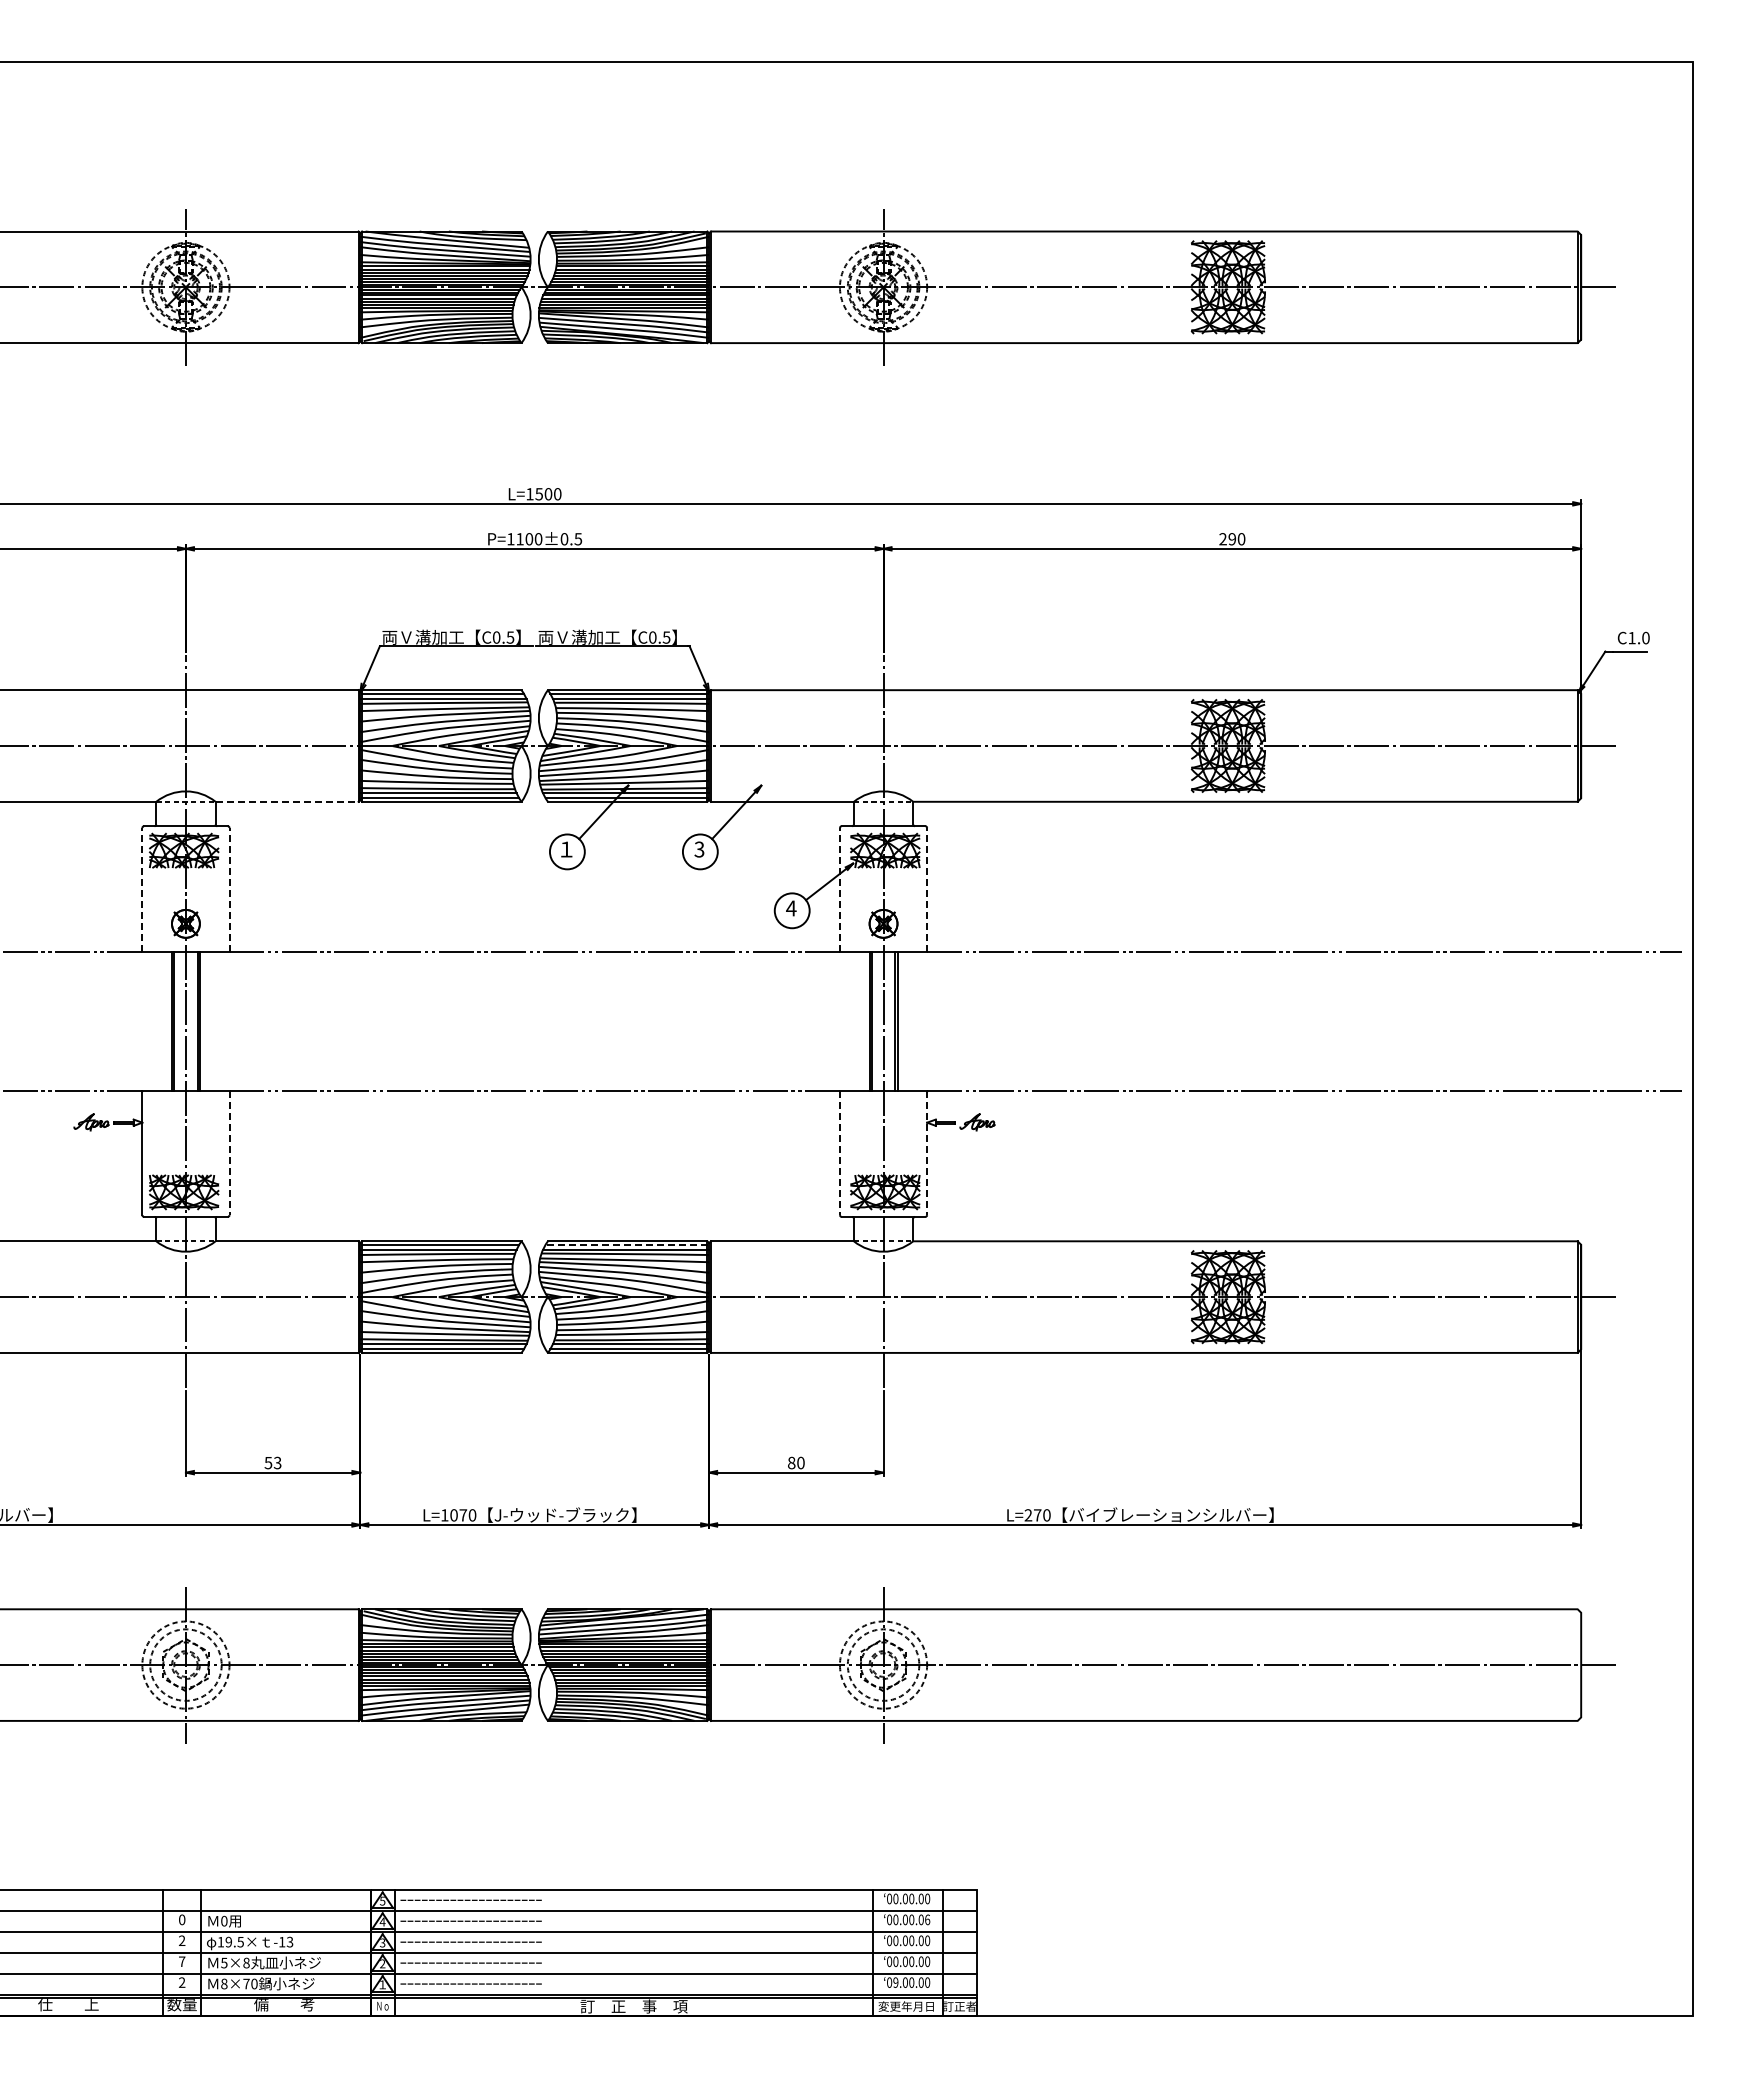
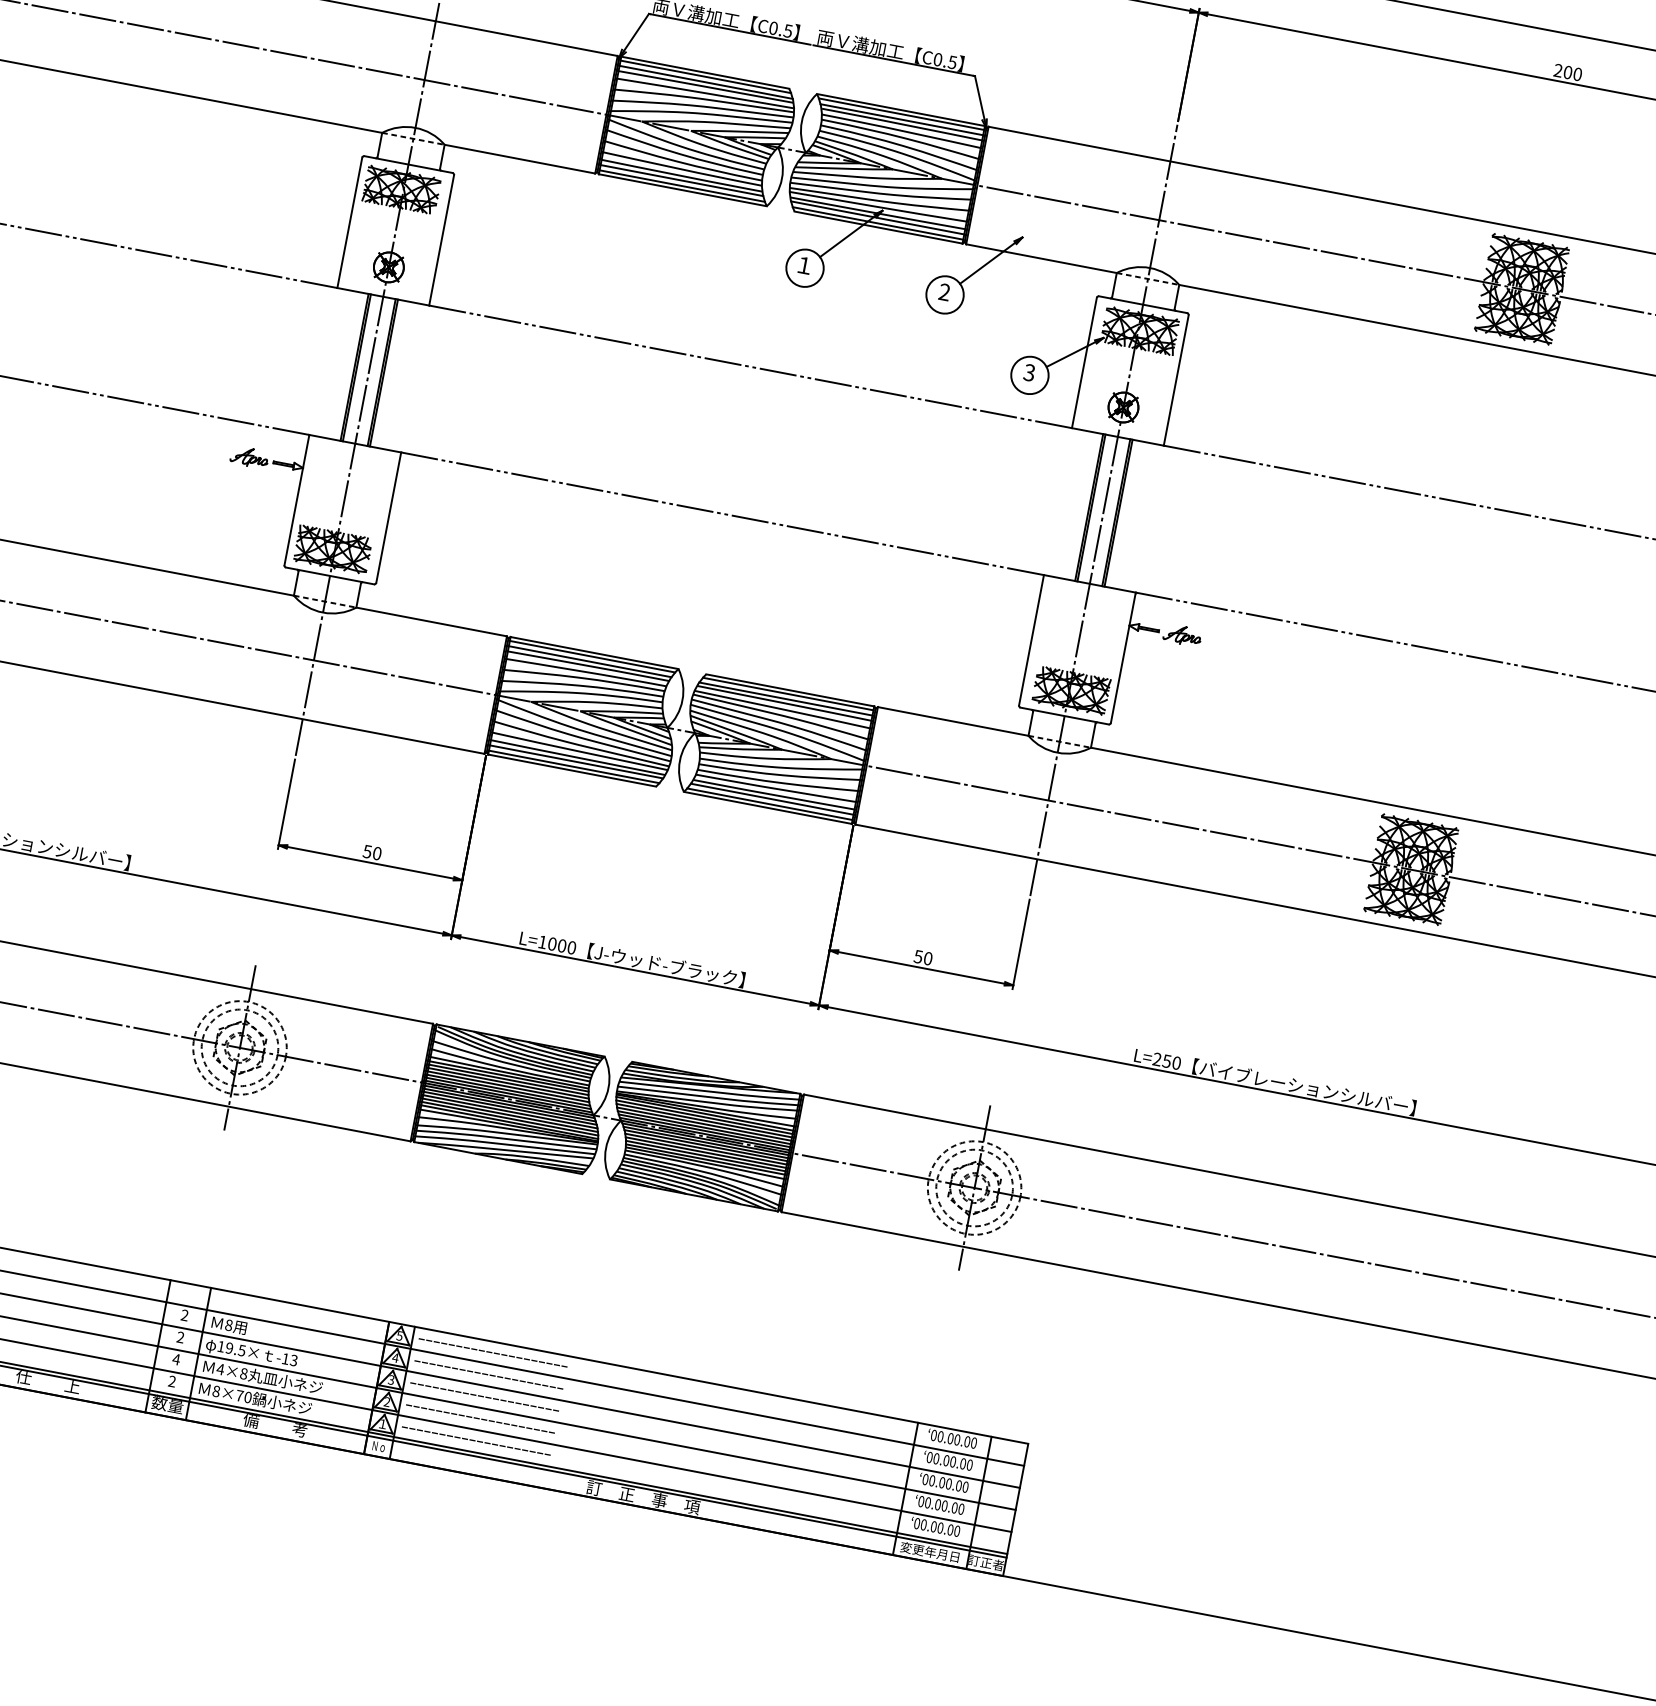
text: (1232, 539) -> (1568, 72), 290 -> 200
line: (287, 801) -> (520, 158), dashed -> solid
text: (699, 849) -> (944, 292), 3 -> 2
line: (142, 889) -> (350, 222), dashed -> solid
line: (229, 889) -> (441, 239), dashed -> solid
line: (839, 889) -> (1084, 362), dashed -> solid
line: (927, 889) -> (1176, 380), dashed -> solid
text: (791, 908) -> (1029, 372), 4 -> 3
line: (229, 1153) -> (388, 517), dashed -> solid
line: (839, 1153) -> (1030, 640), dashed -> solid
line: (927, 1153) -> (1123, 658), dashed -> solid
line: (626, 1245) -> (788, 694), dashed -> solid
text: (791, 1462) -> (918, 956), 80 -> 50
text: (277, 1463) -> (376, 854), 53 -> 50
text: (463, 1515) -> (562, 946), L=1070 -> L=1000
text: (1037, 1515) -> (1166, 1061), L=270 -> L=250
text: (182, 1919) -> (185, 1315), 0 -> 2
text: (927, 1919) -> (969, 1464), 00.00.06 -> 00.00.00
text: (224, 1921) -> (229, 1325), 0 -> 8
text: (181, 1961) -> (175, 1359), 7 -> 4
text: (223, 1962) -> (219, 1368), 5×8 -> 4×8
text: (895, 1982) -> (923, 1524), 09.00.00 -> 00.00.00

